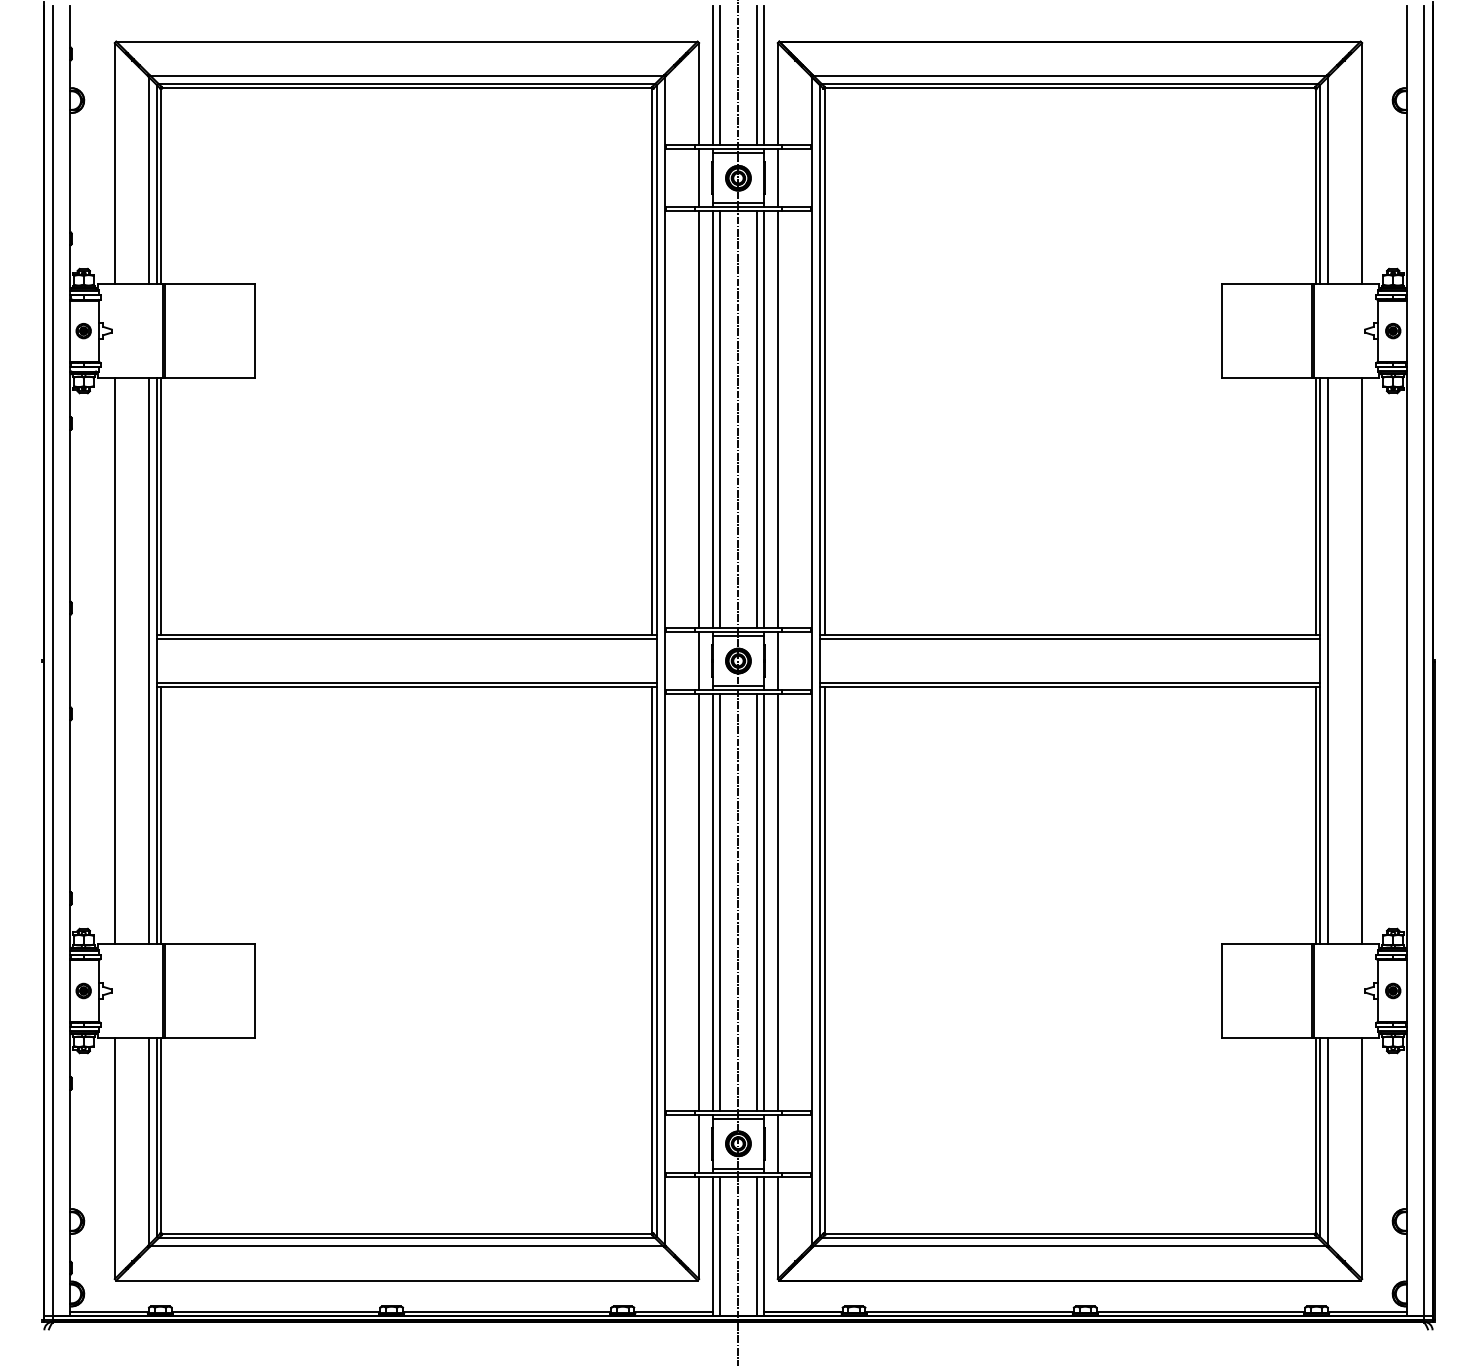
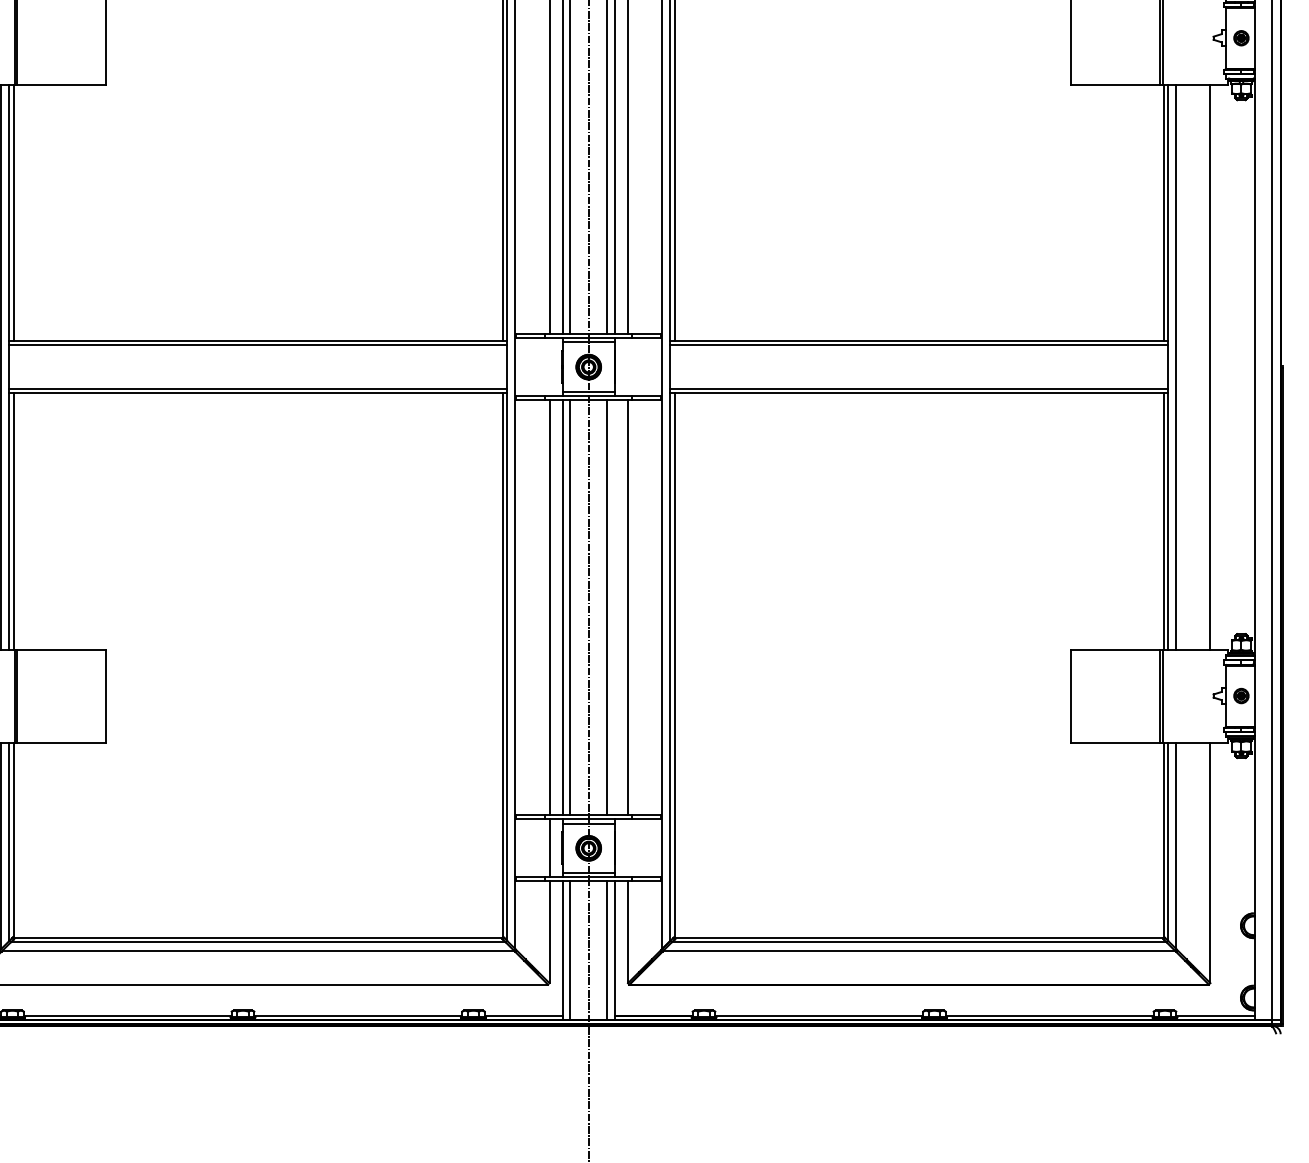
line: (699, 661) -> (549, 367), removed
line: (777, 661) -> (627, 367), removed
line: (764, 902) -> (614, 607), removed
line: (777, 1143) -> (627, 848), removed

